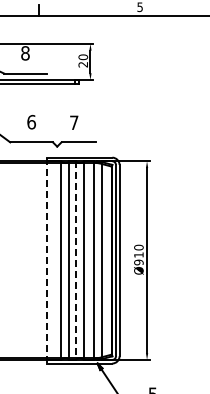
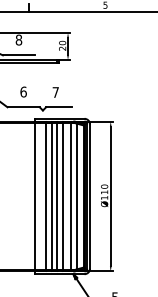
line: (47, 260) -> (35, 196), dashed -> solid
line: (75, 261) -> (56, 197), dashed -> solid
text: (138, 262) -> (104, 197), 910 -> 110

